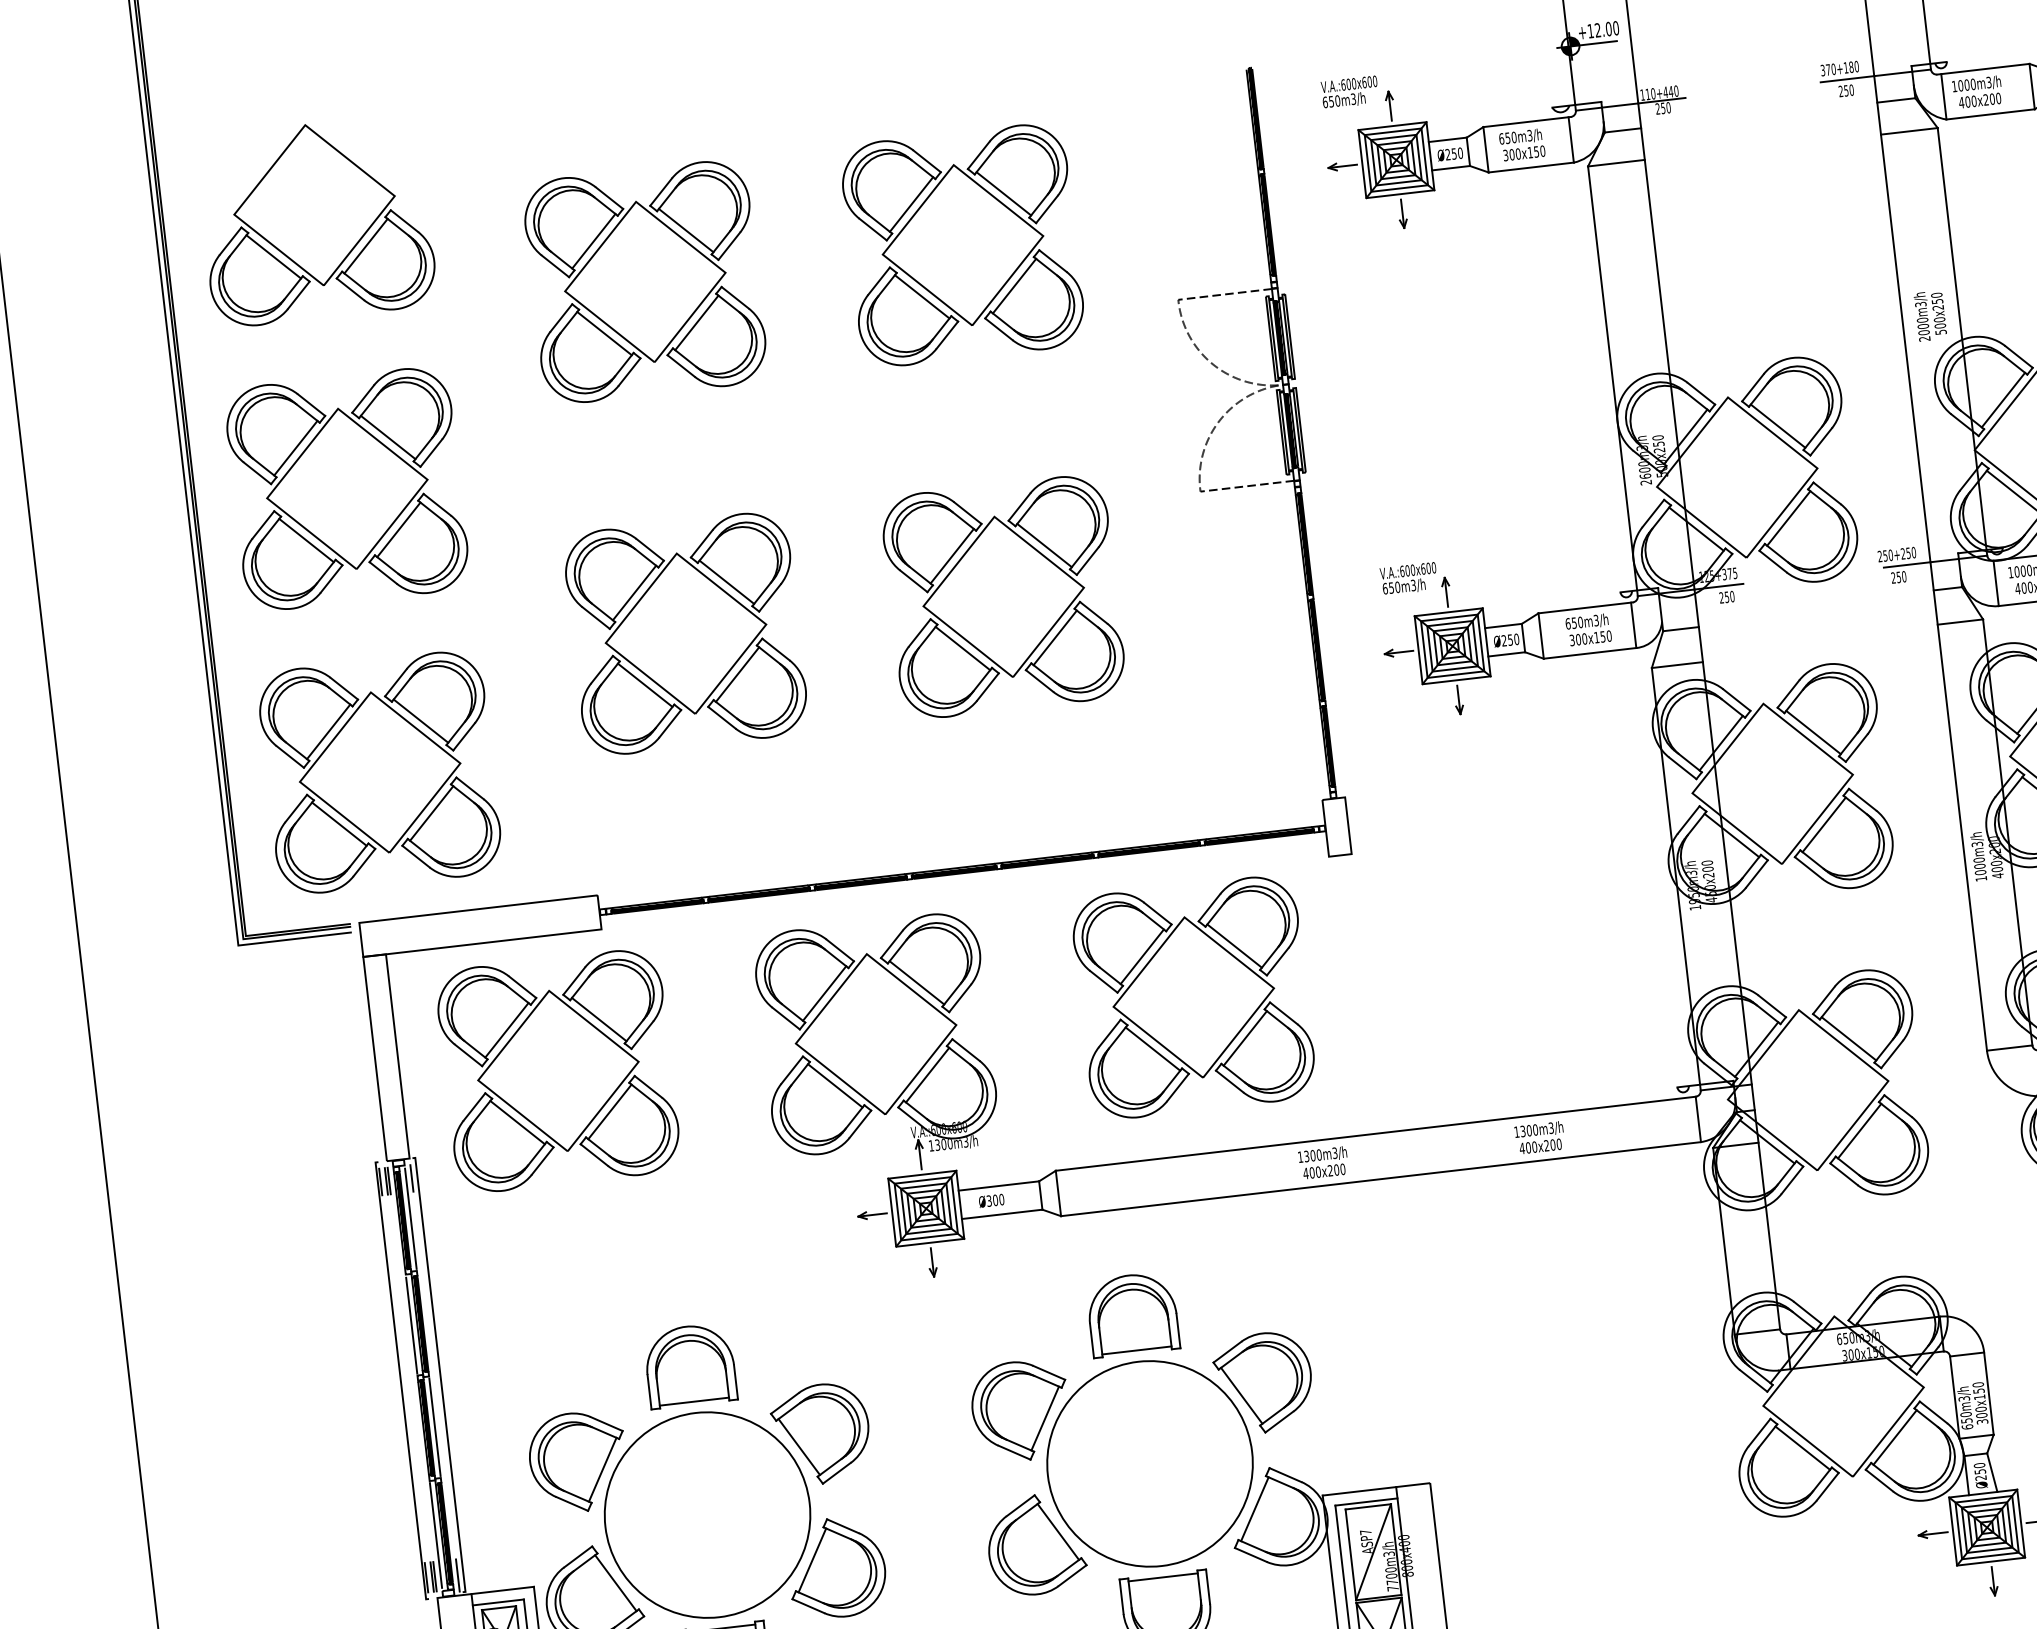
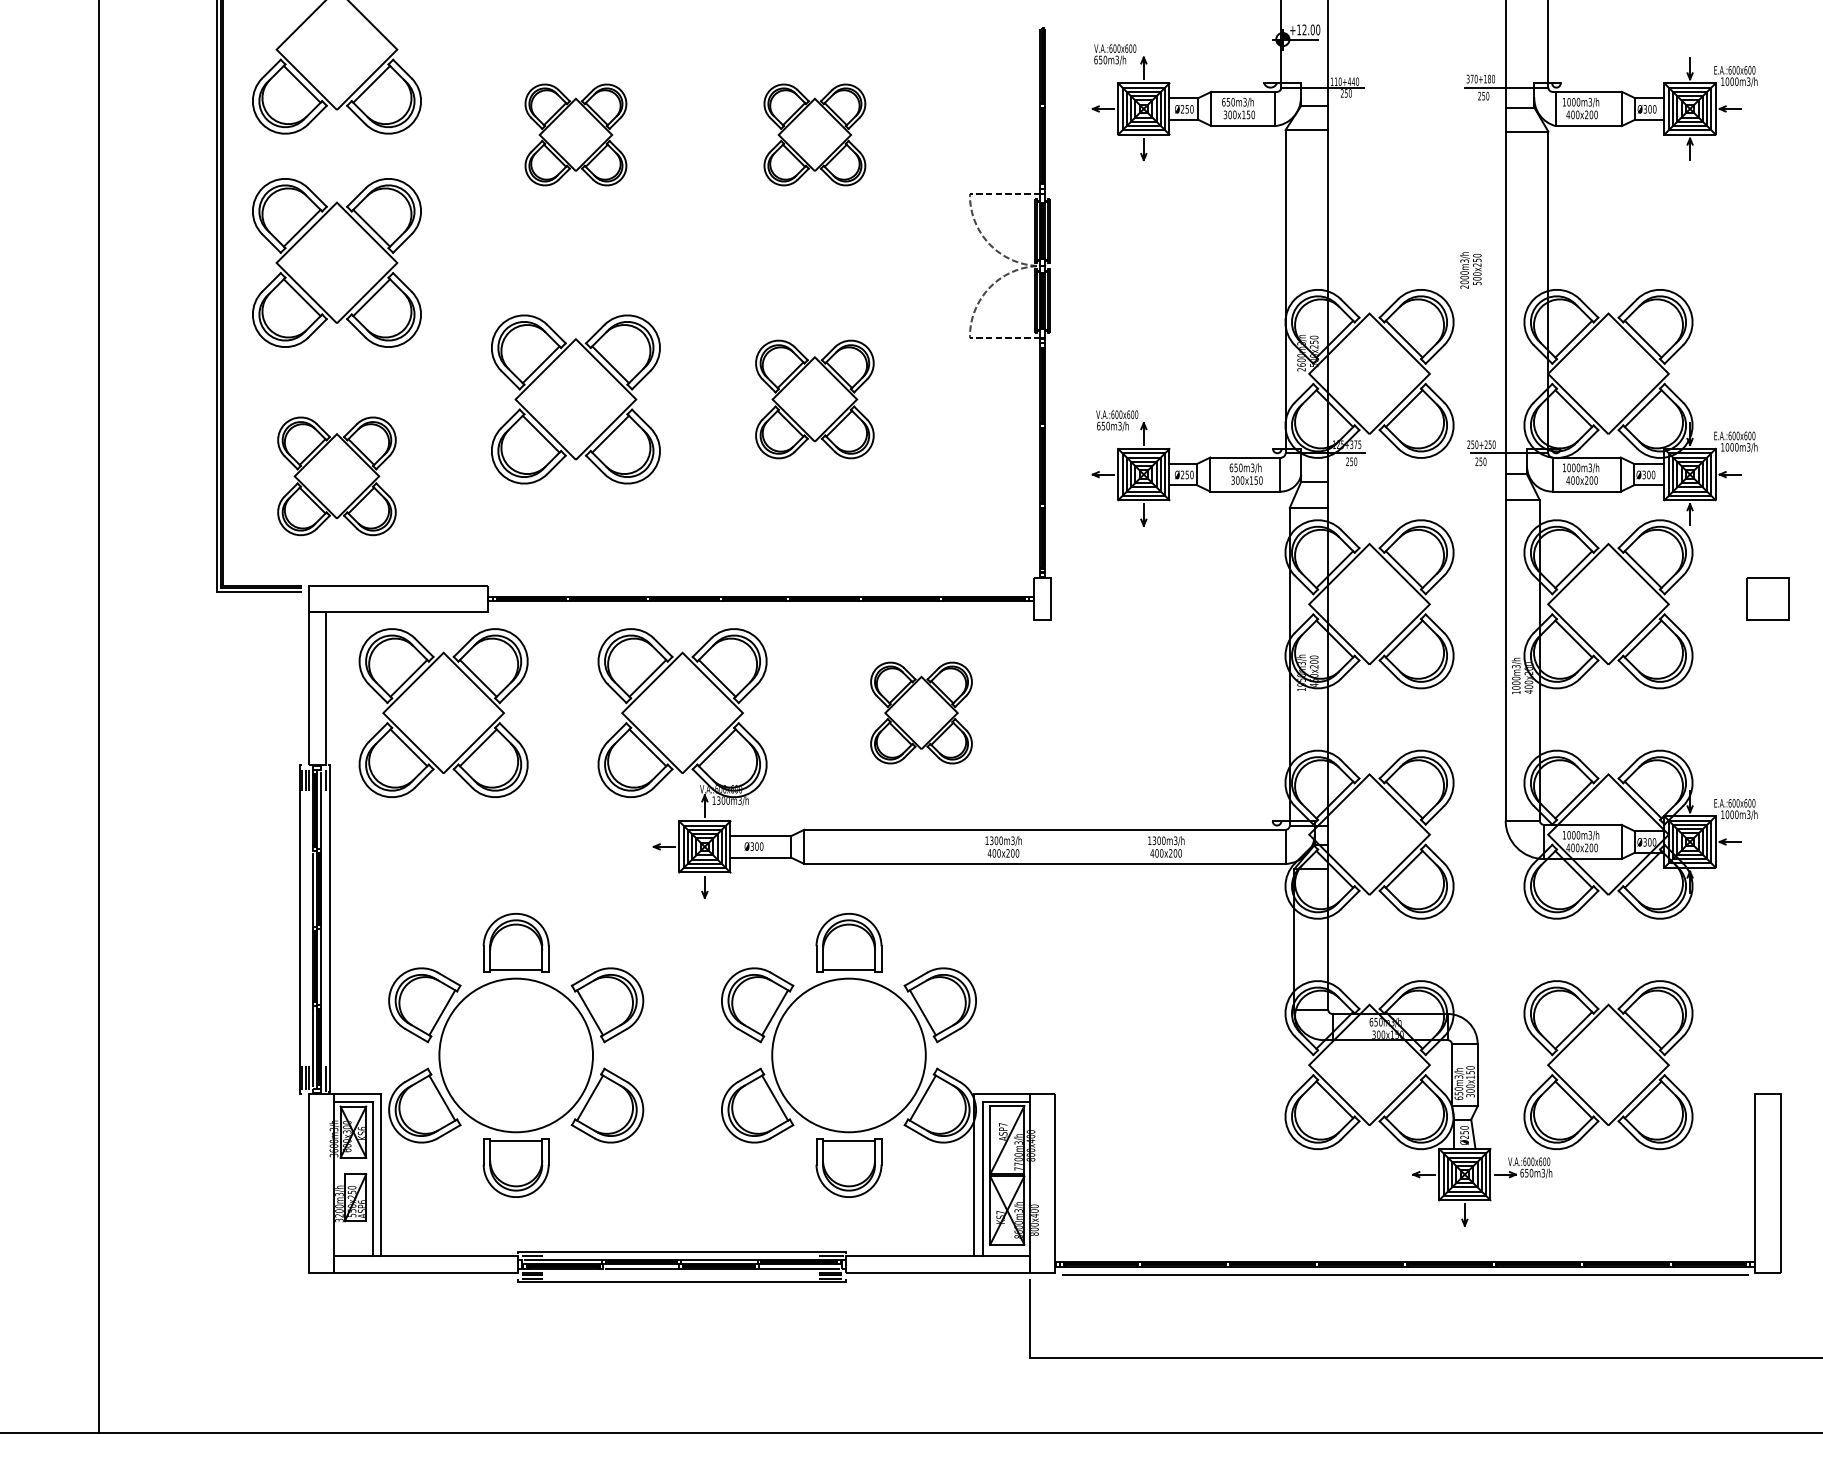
part: (962, 244) -> (814, 134), size x0.6
part: (644, 281) -> (575, 134), size x0.6
text: (1930, 316) -> (1470, 270), moved
part: (1003, 597) -> (814, 399), size x0.7
part: (379, 772) -> (336, 476), size x0.7
part: (1193, 996) -> (921, 712), size x0.6

